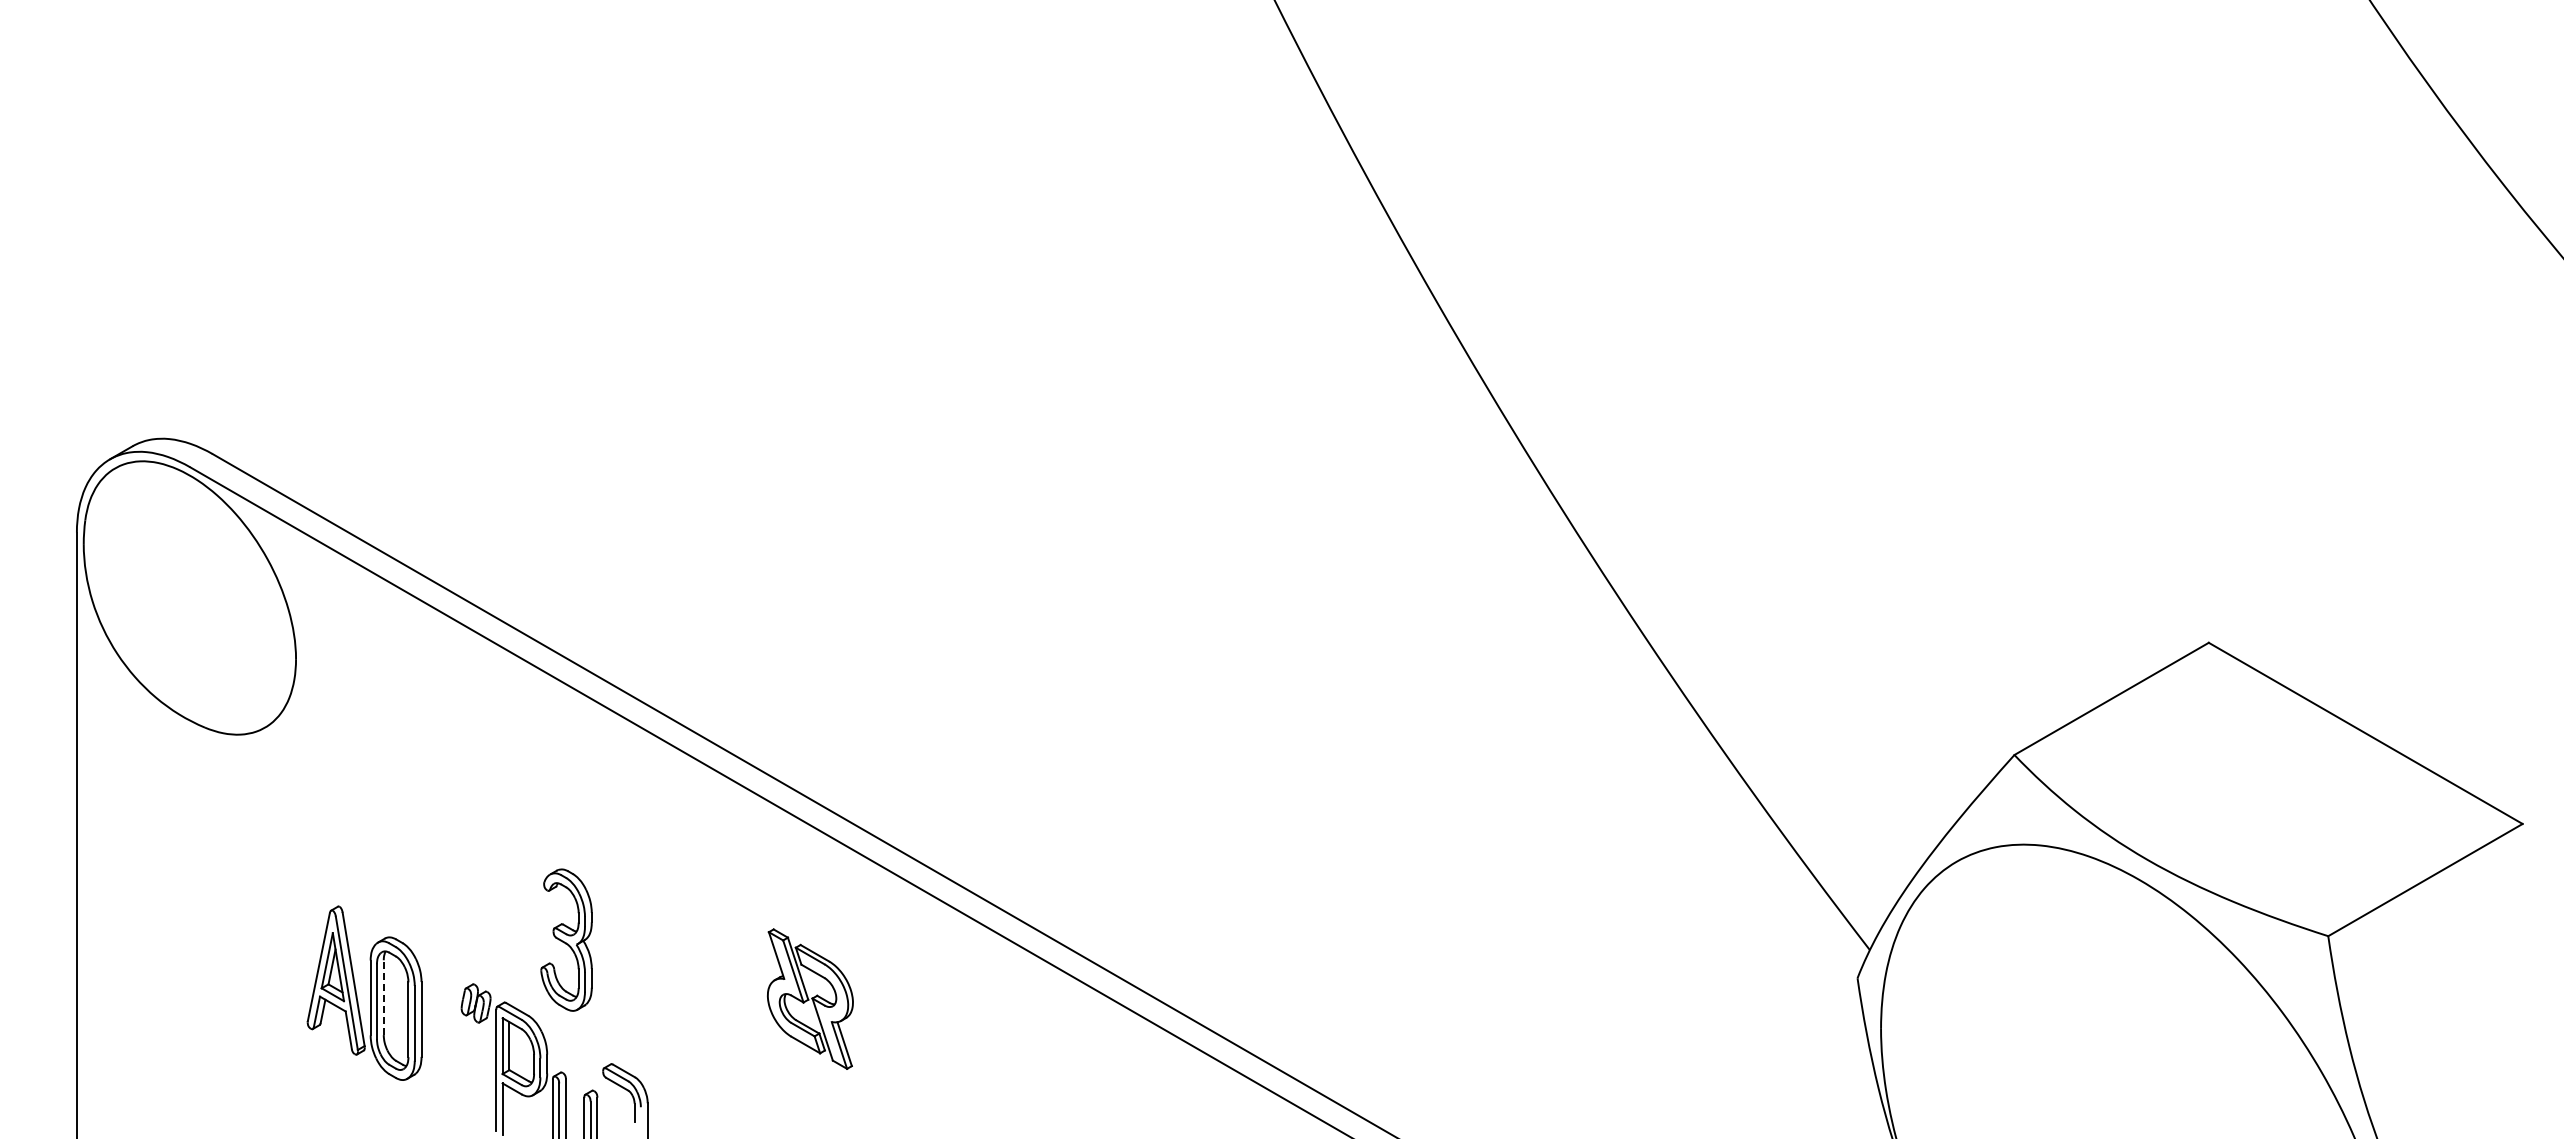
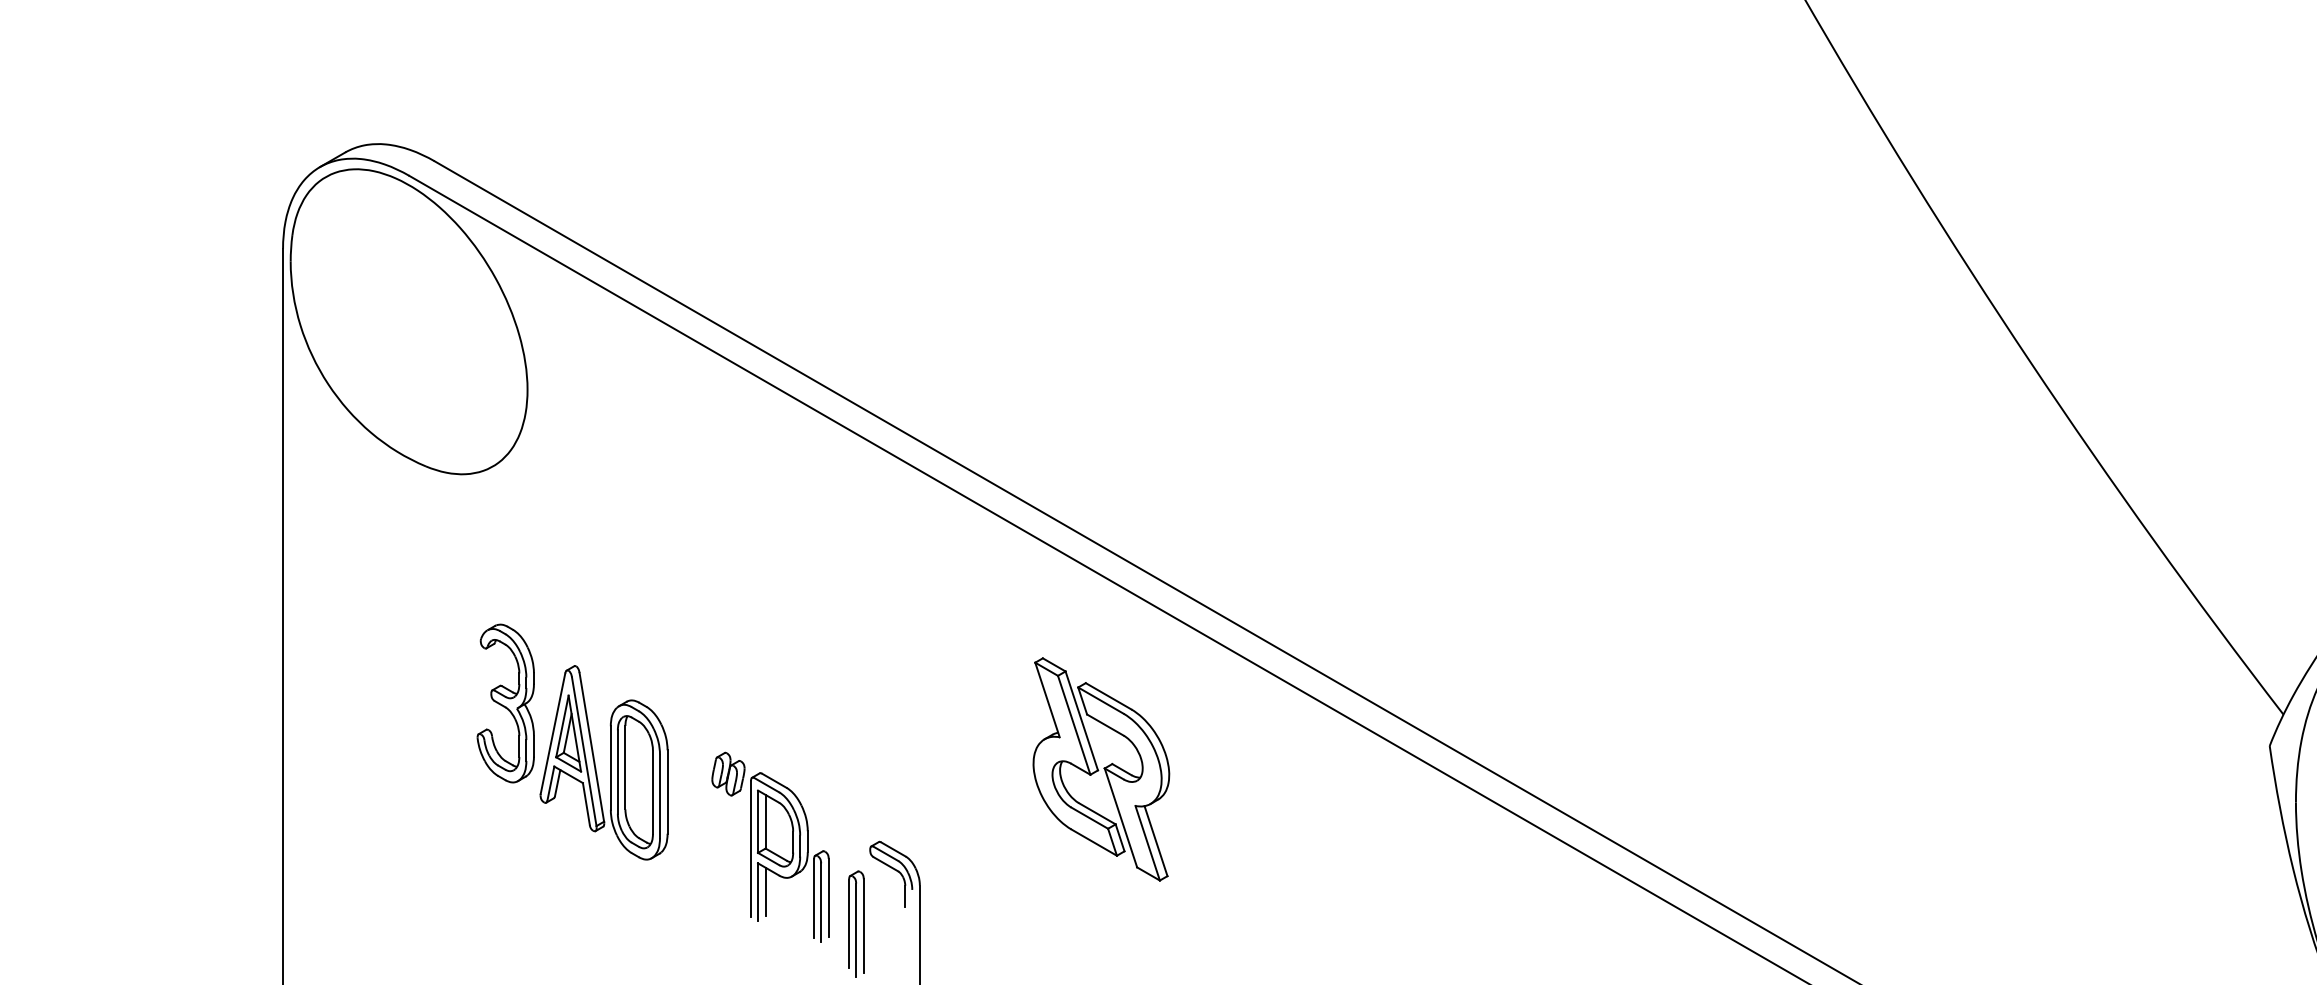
part: (566, 939) -> (505, 702), moved
line: (383, 997) -> (625, 767), dashed -> solid
part: (810, 998) -> (1101, 768), size x1.43
line: (509, 1108) -> (765, 891), added

